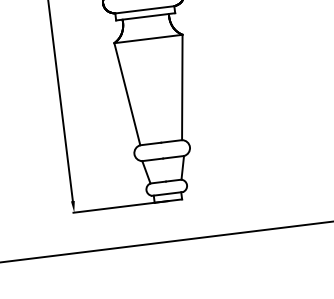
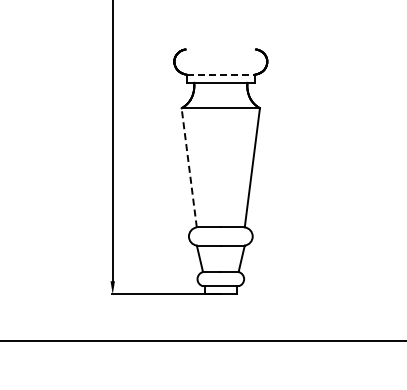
line: (144, 9) -> (220, 74), solid -> dashed
line: (127, 93) -> (189, 167), solid -> dashed

